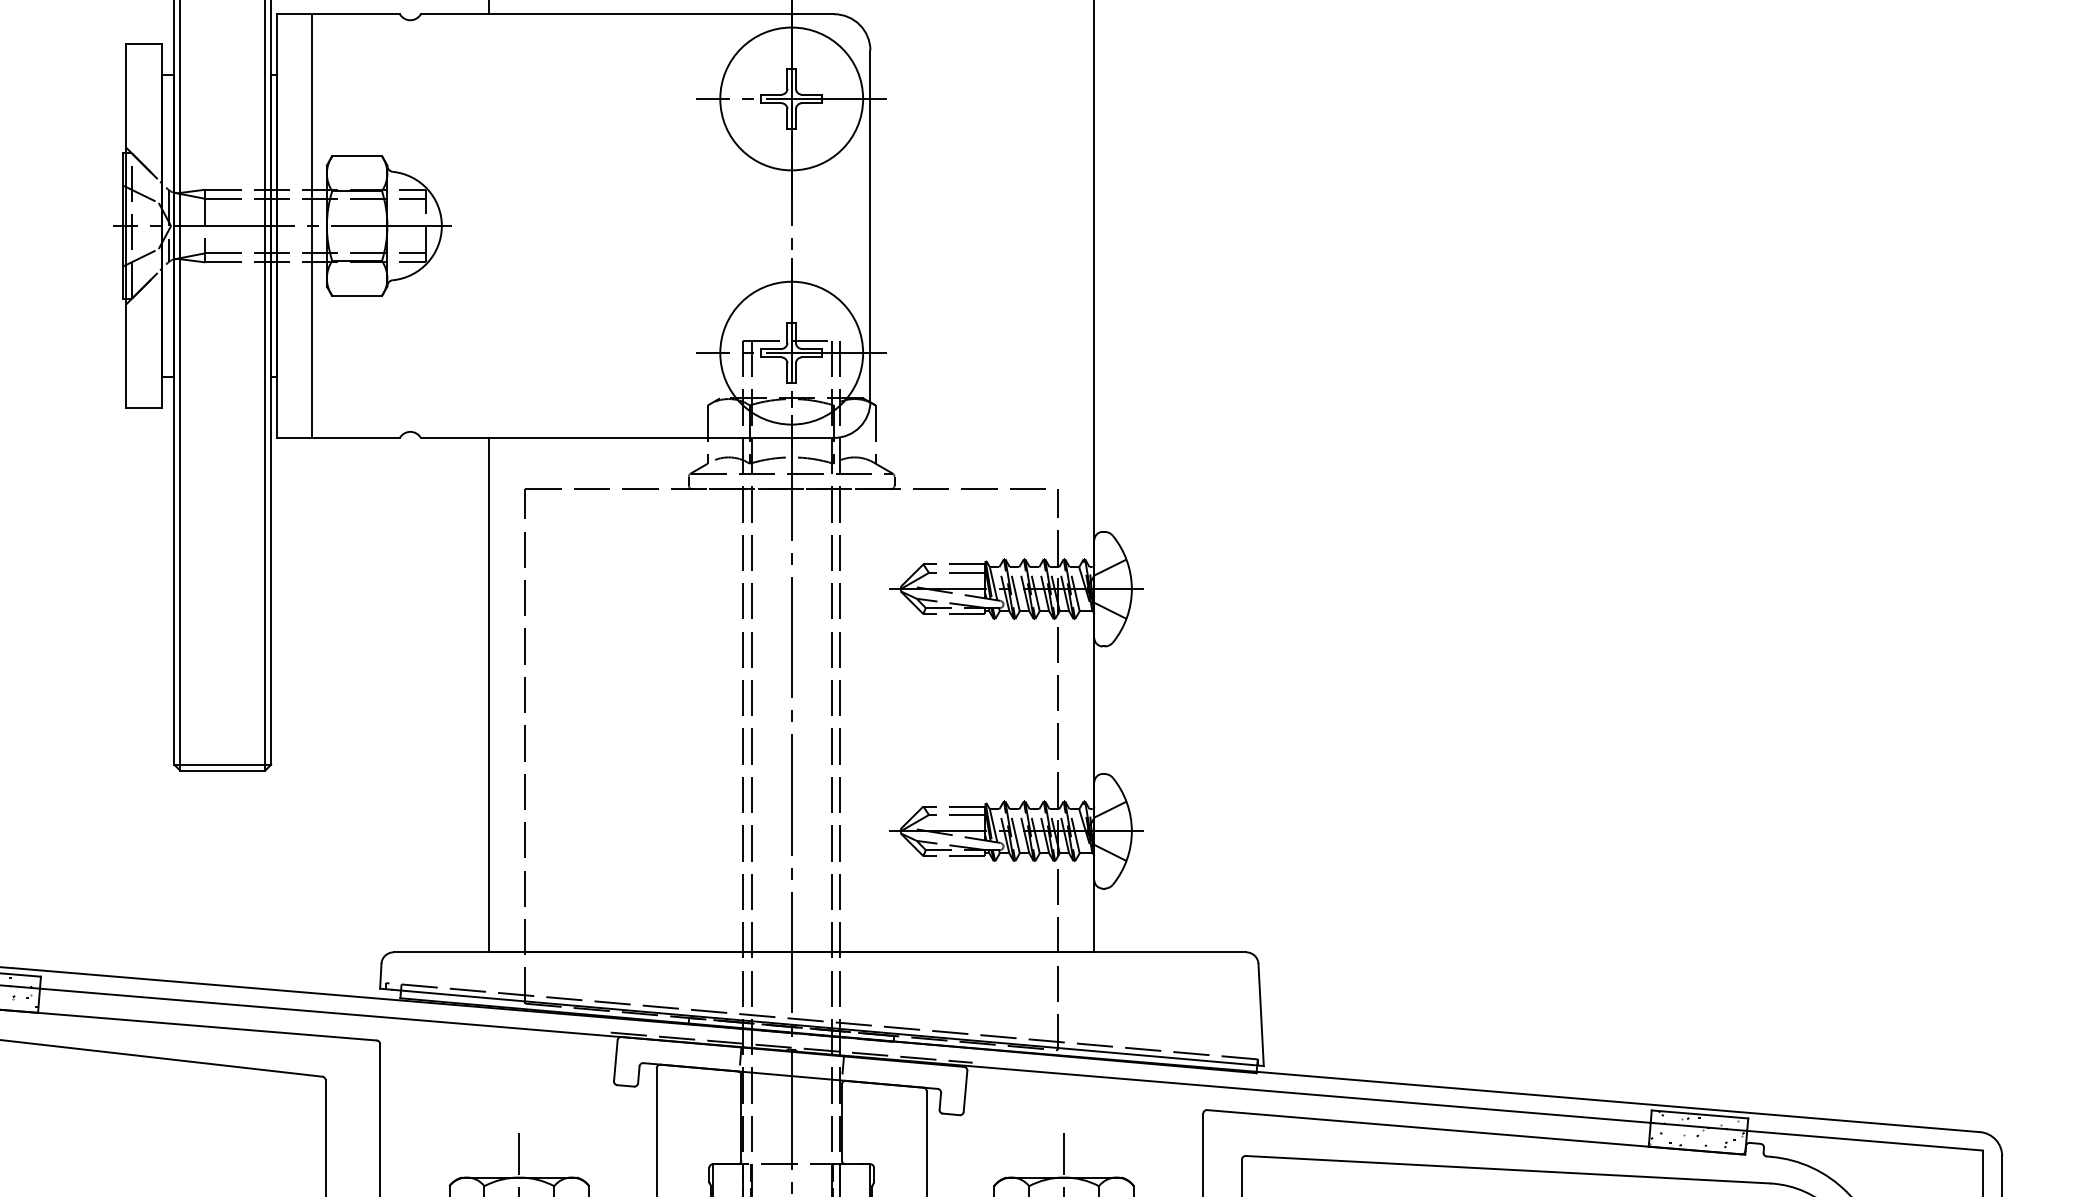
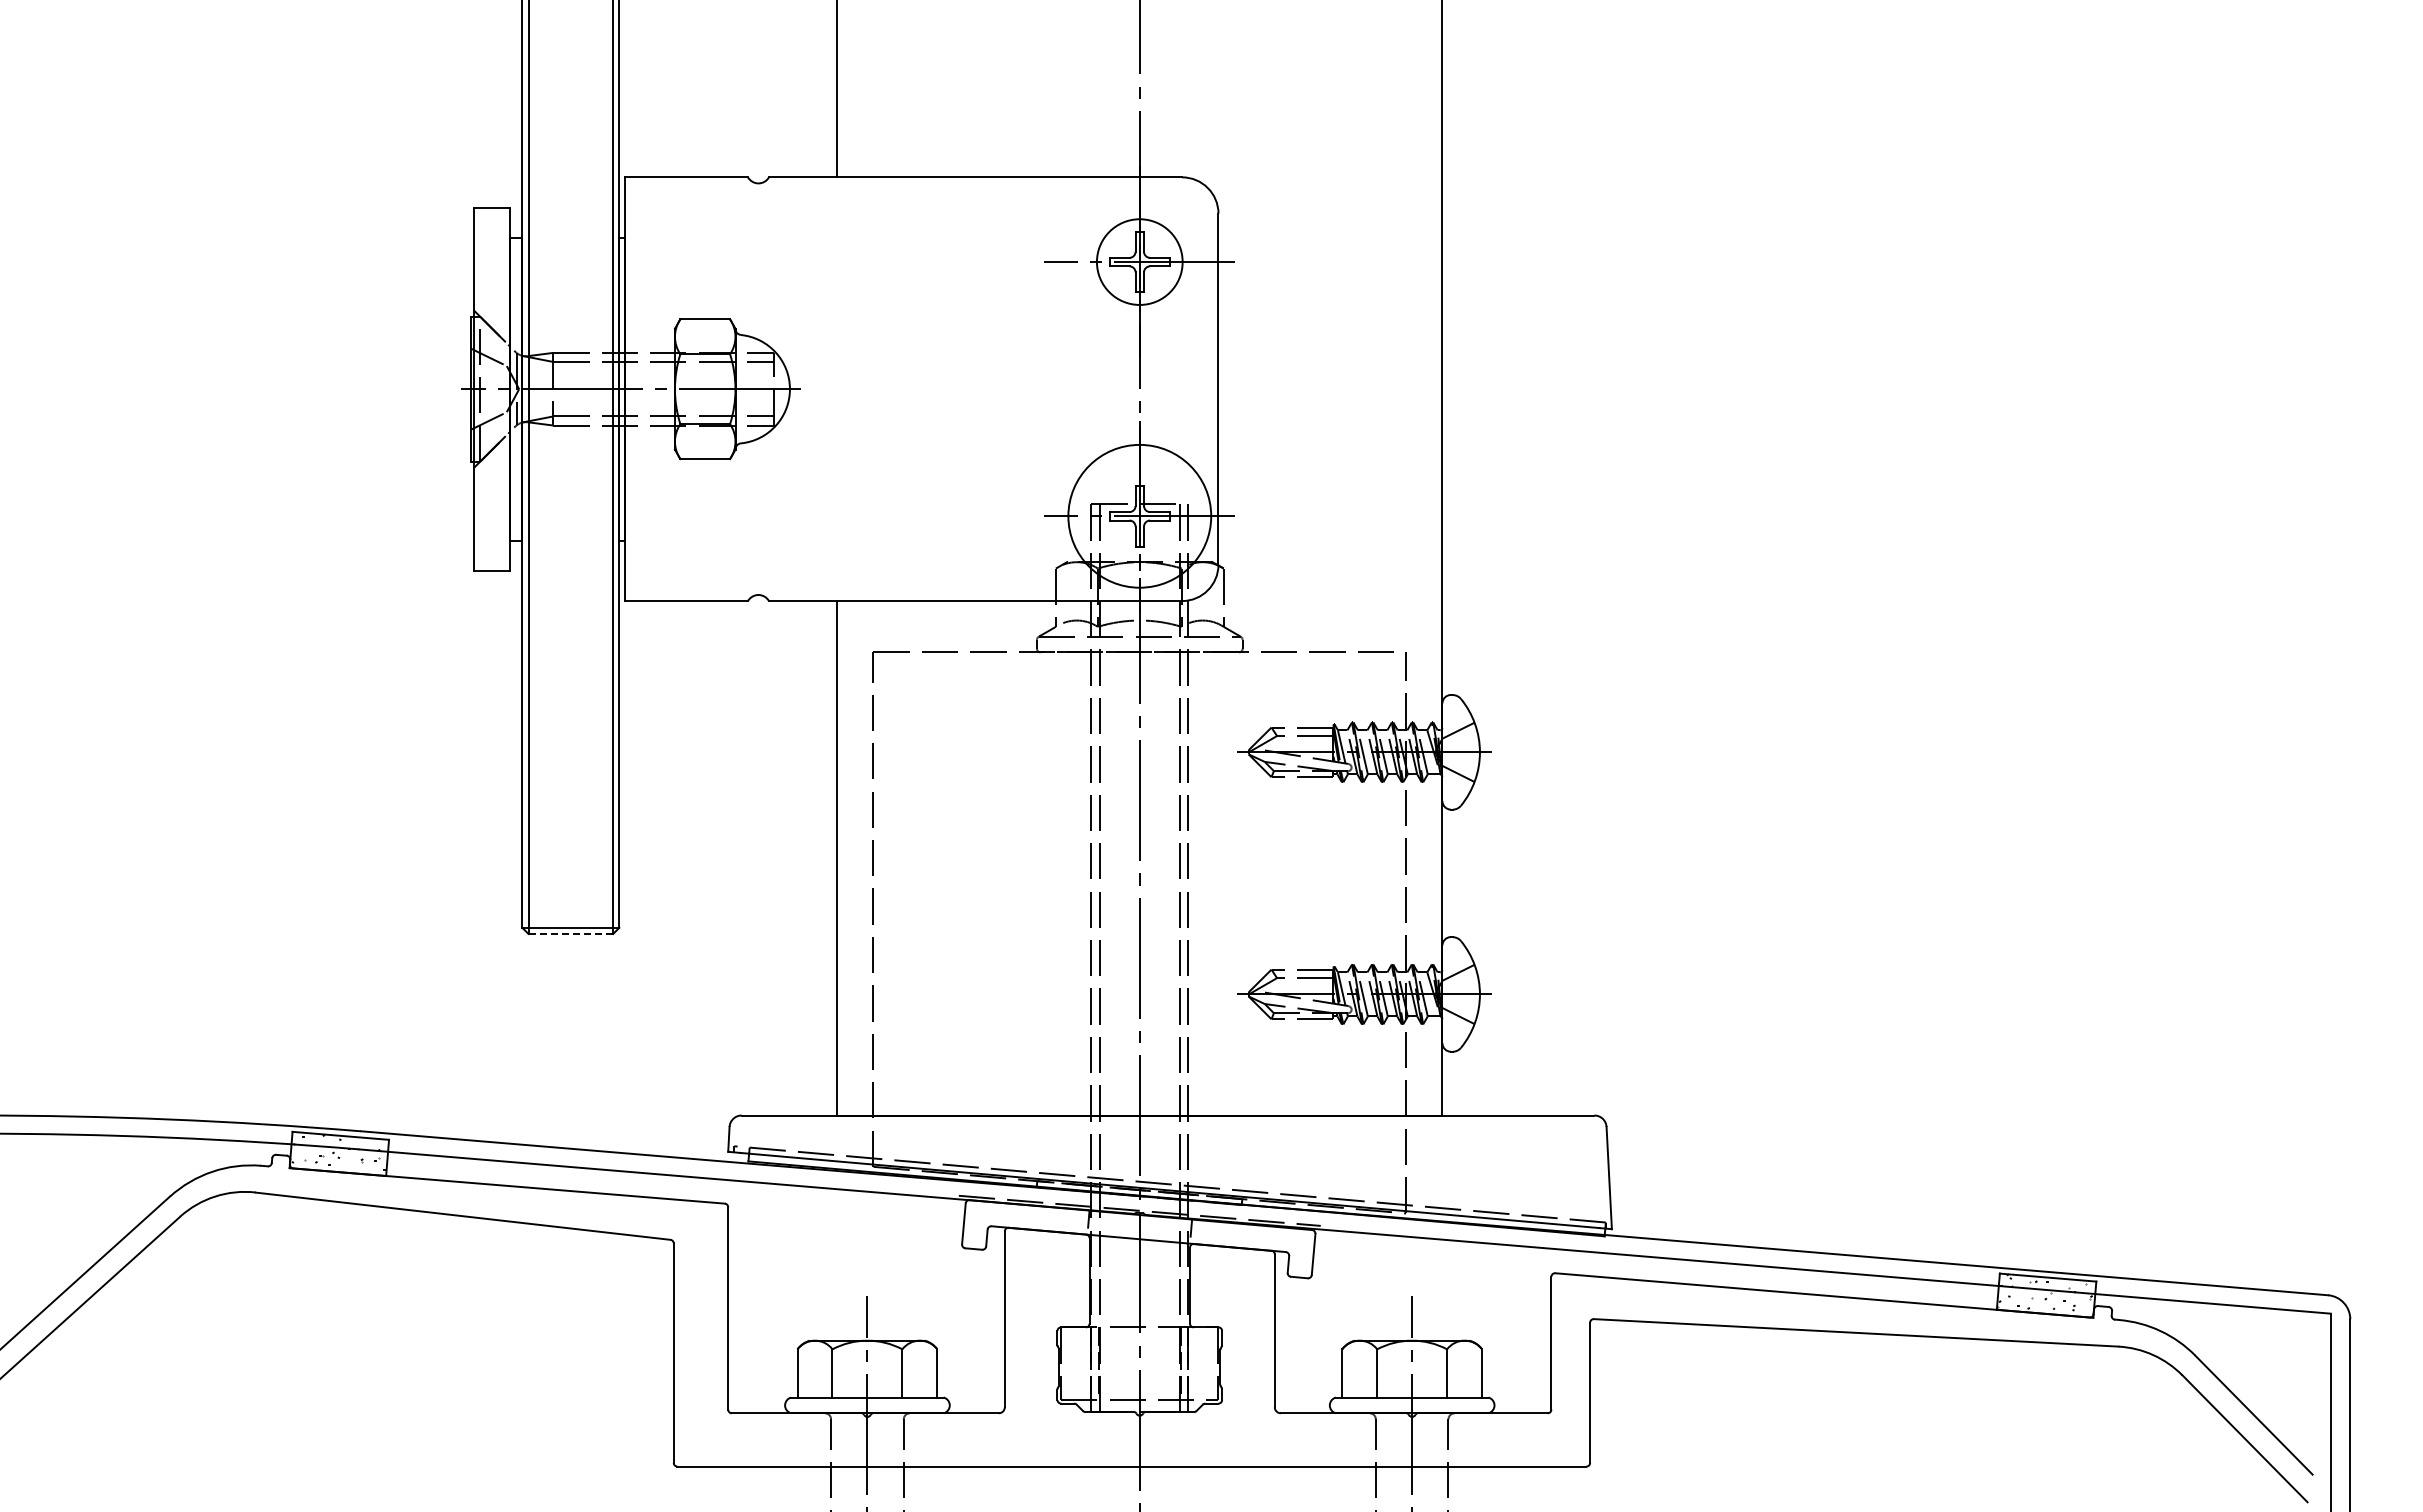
circle: (791, 98) -> (1139, 261), size x0.6
line: (312, 226) -> (660, 389), removed
line: (223, 770) -> (571, 933), solid -> dashed

